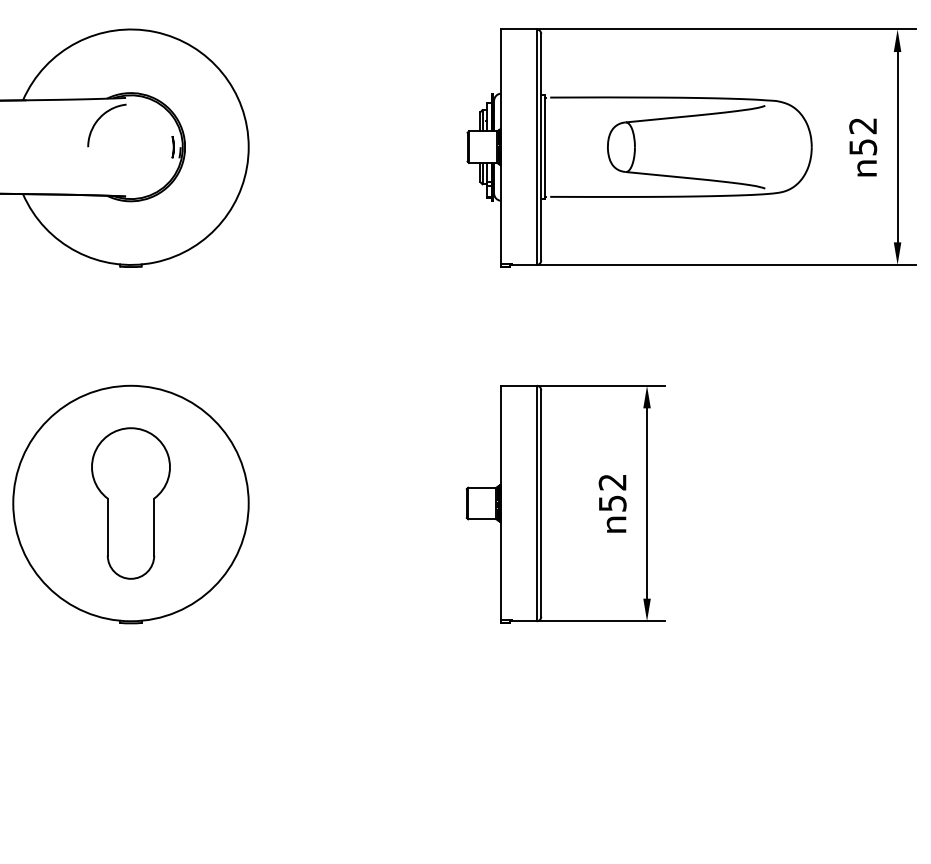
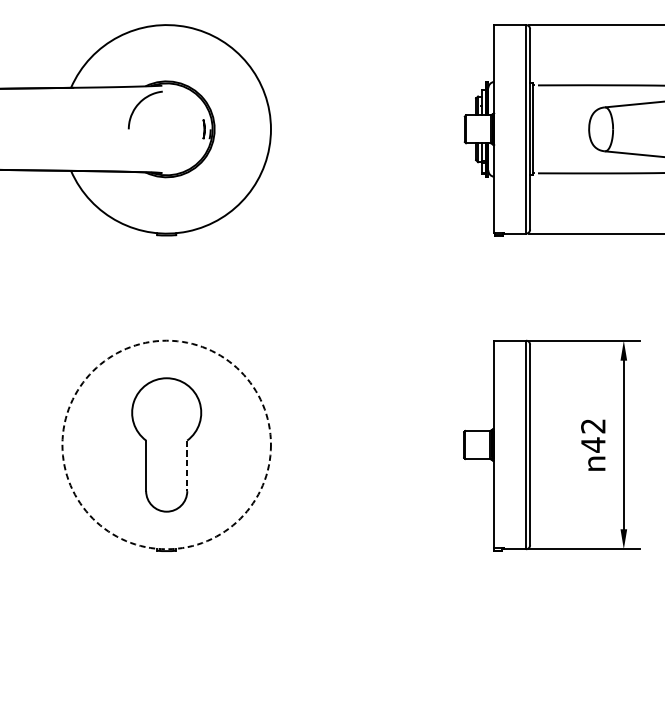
circle: (130, 503) -> (166, 444), solid -> dashed
text: (612, 503) -> (593, 444), 52 -> 42
line: (154, 527) -> (187, 466), solid -> dashed

